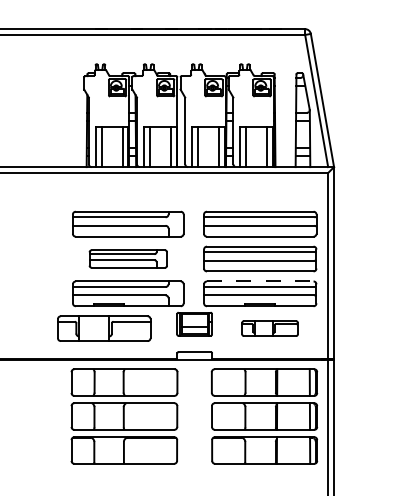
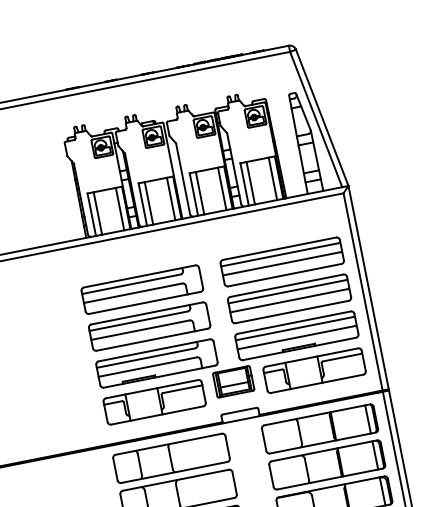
part: (128, 258) -> (149, 325), size x1.43
line: (260, 281) -> (294, 322), dashed -> solid
part: (104, 328) -> (154, 402), moved
part: (269, 328) -> (313, 370), size x1.67

